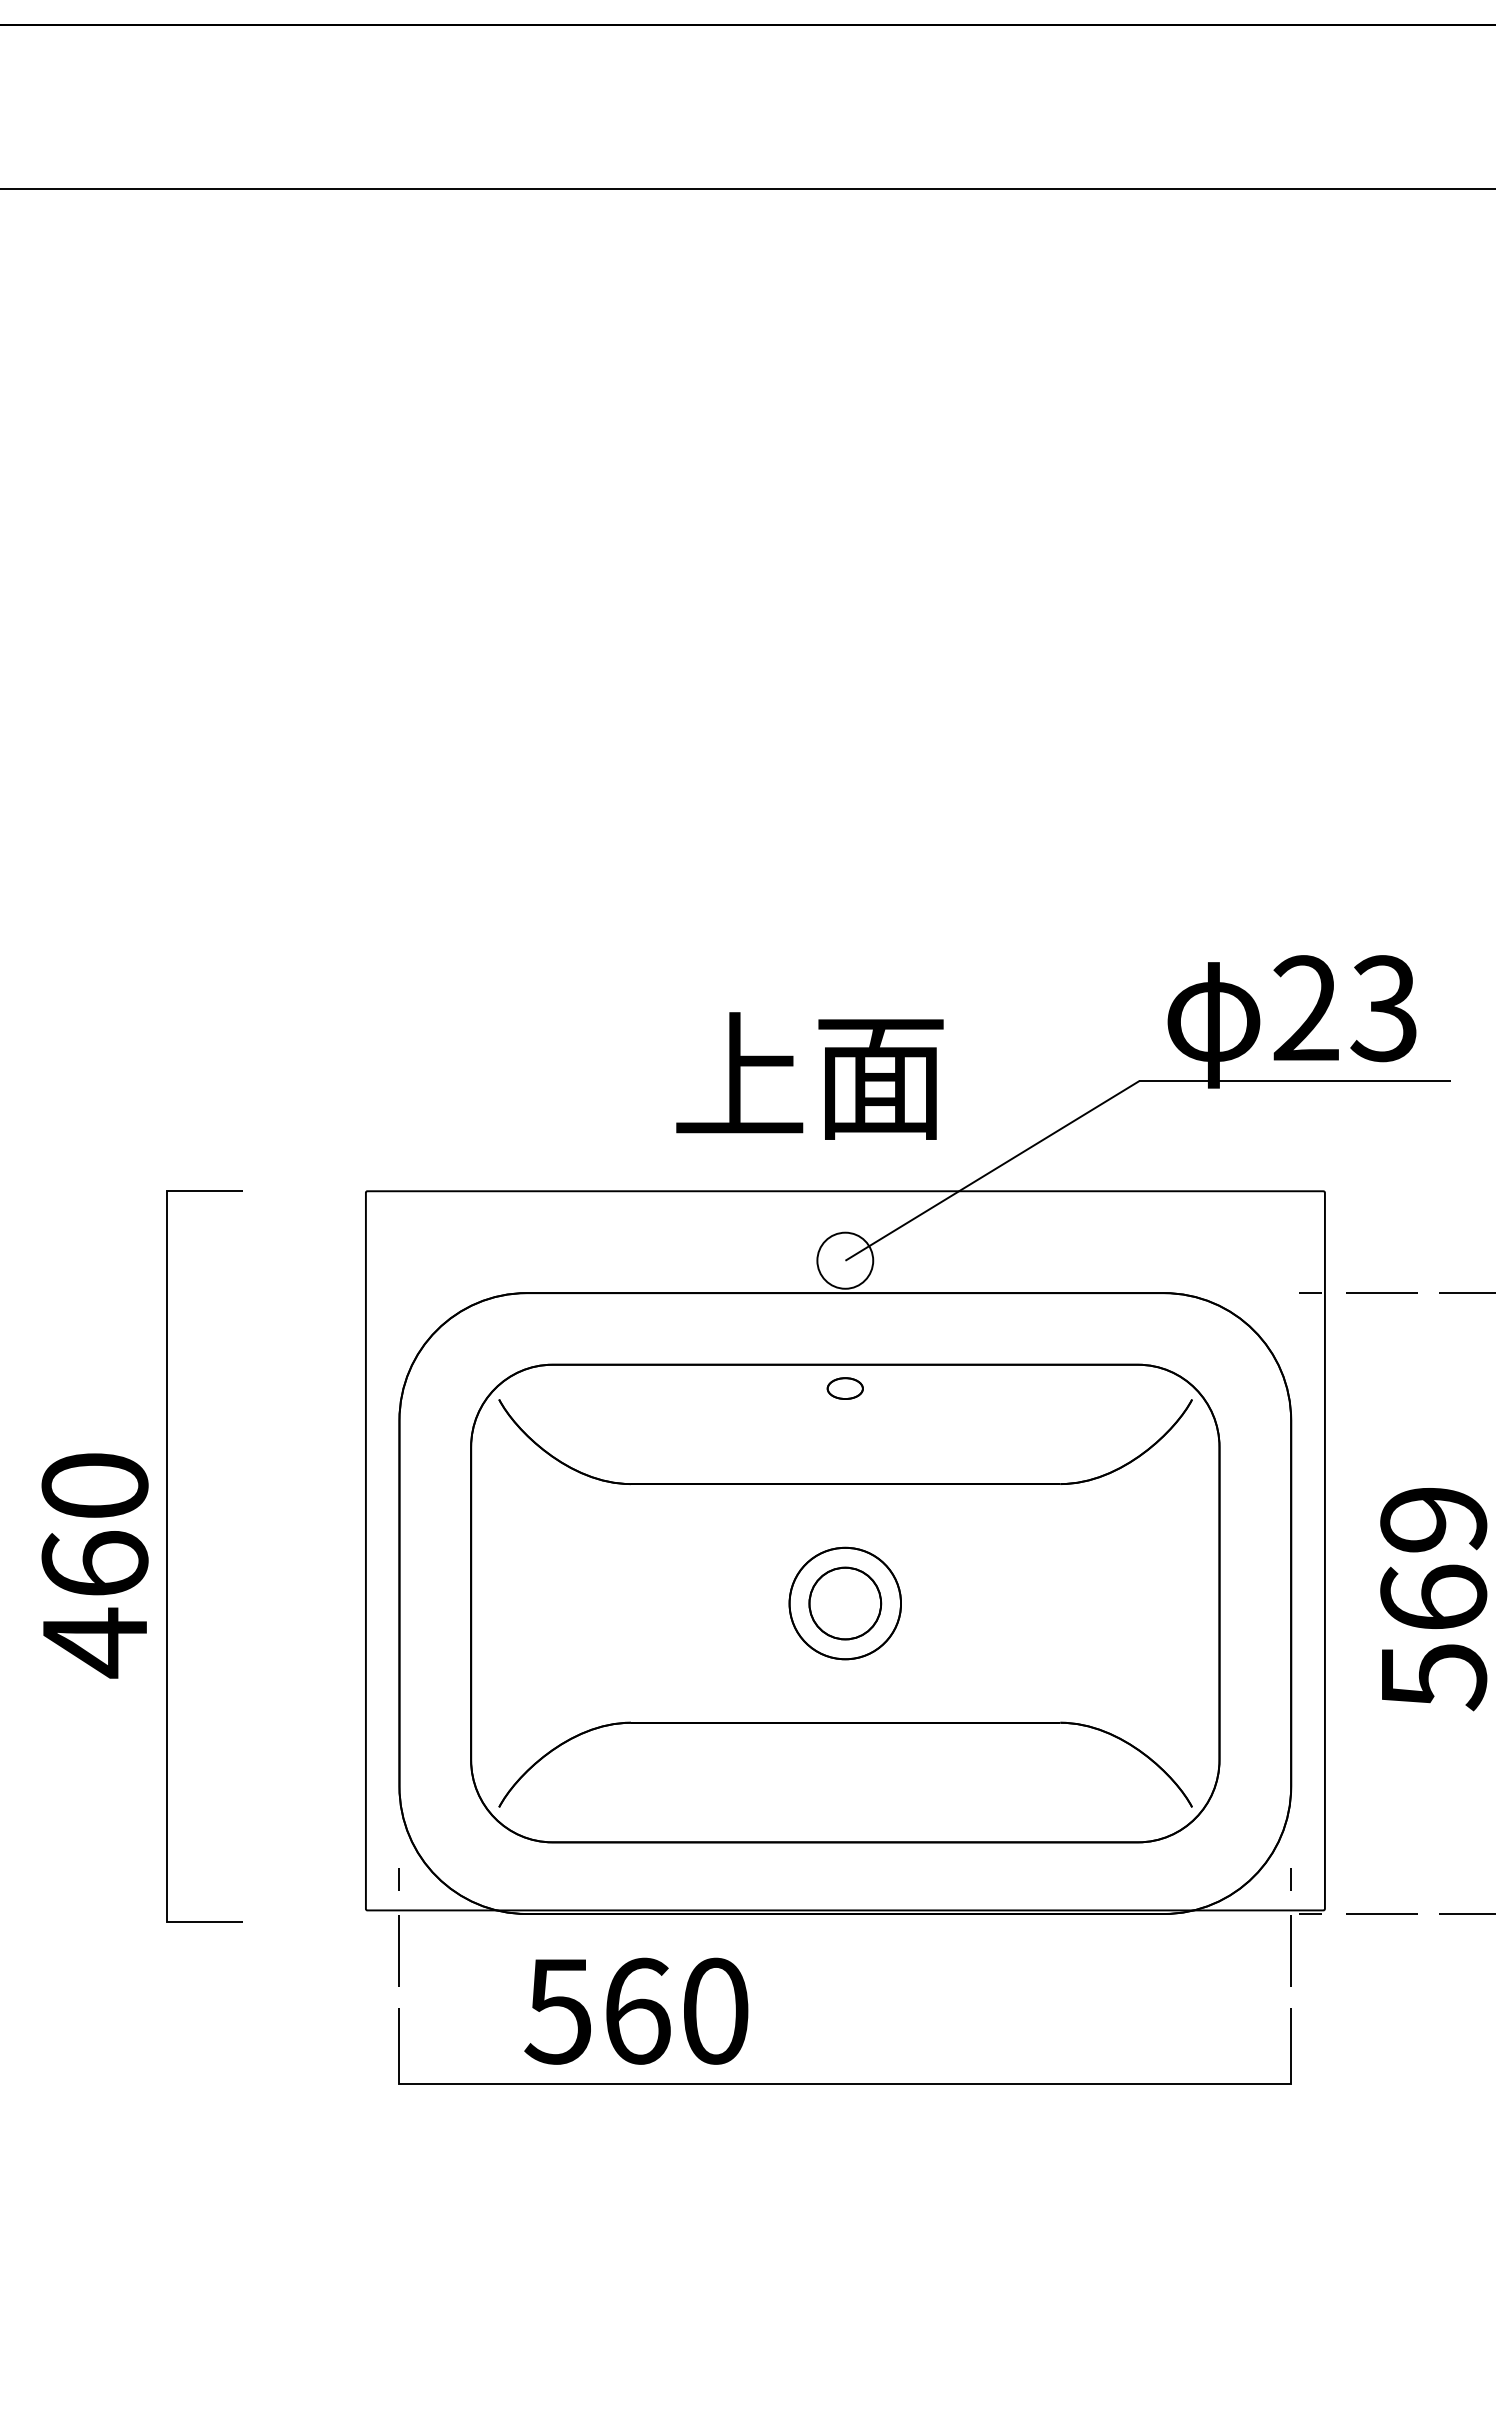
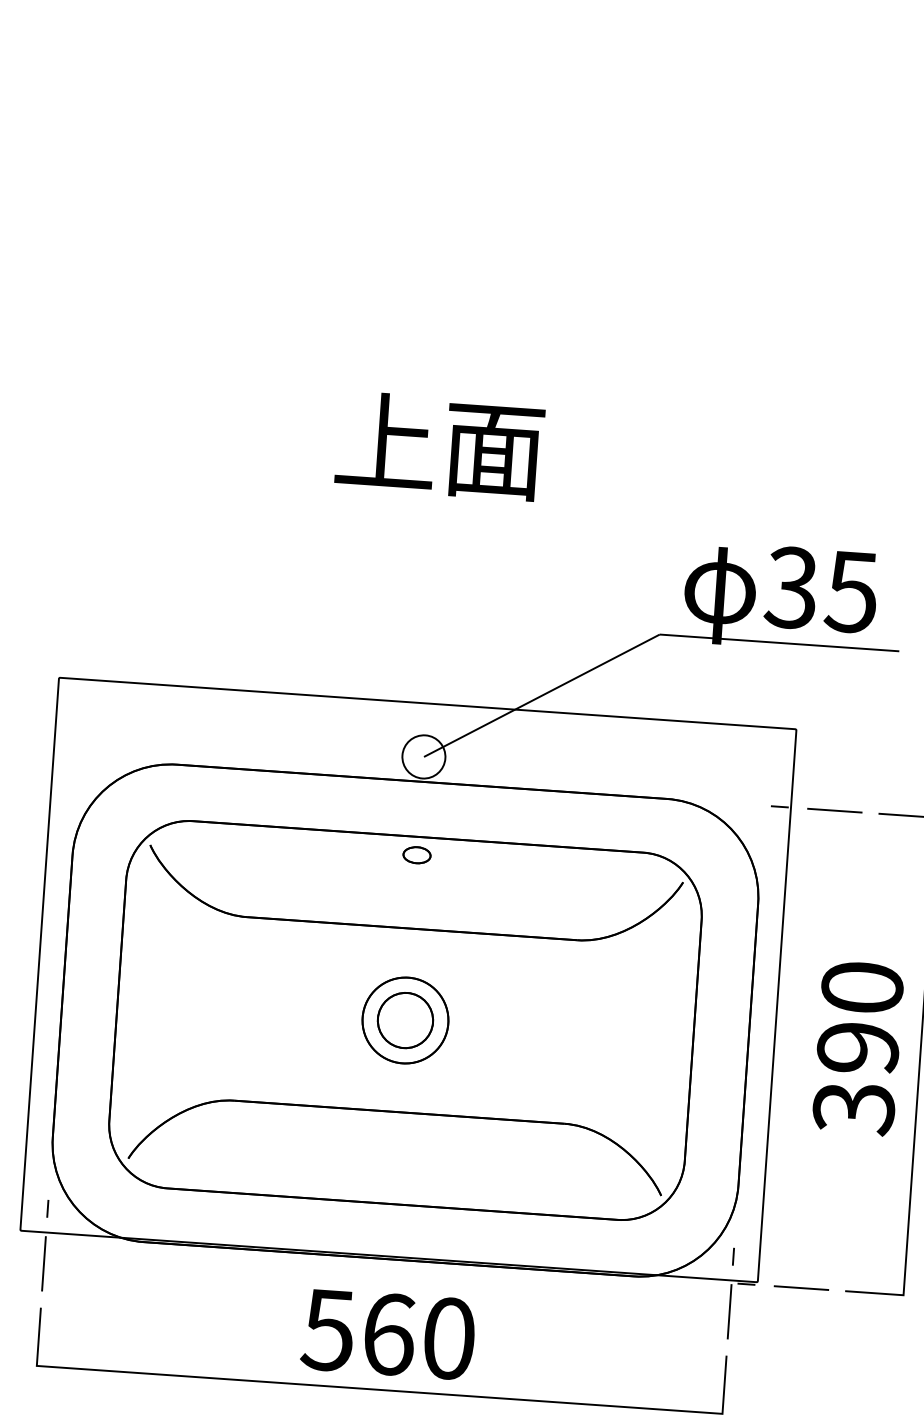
text: (1344, 1008) -> (821, 589), 23 -> 35
text: (809, 1075) -> (439, 445), moved
text: (1433, 1599) -> (857, 1049), 569 -> 390
text: (636, 2010) -> (388, 1333), moved

